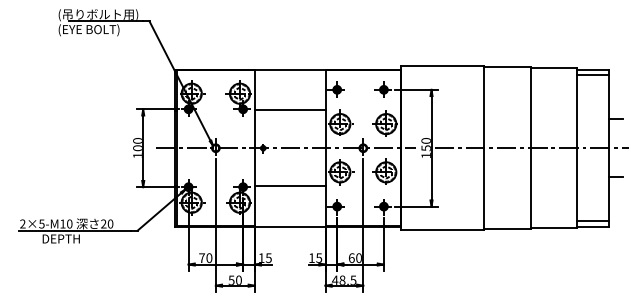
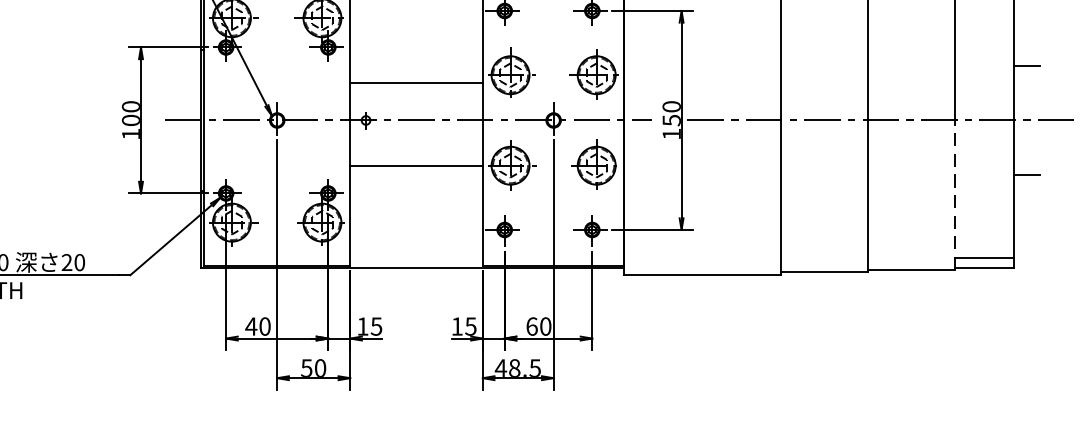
line: (289, 110) -> (415, 83), moved
line: (289, 186) -> (415, 165), moved
line: (577, 188) -> (955, 195), solid -> dashed
text: (201, 257) -> (250, 325), 70 -> 40

